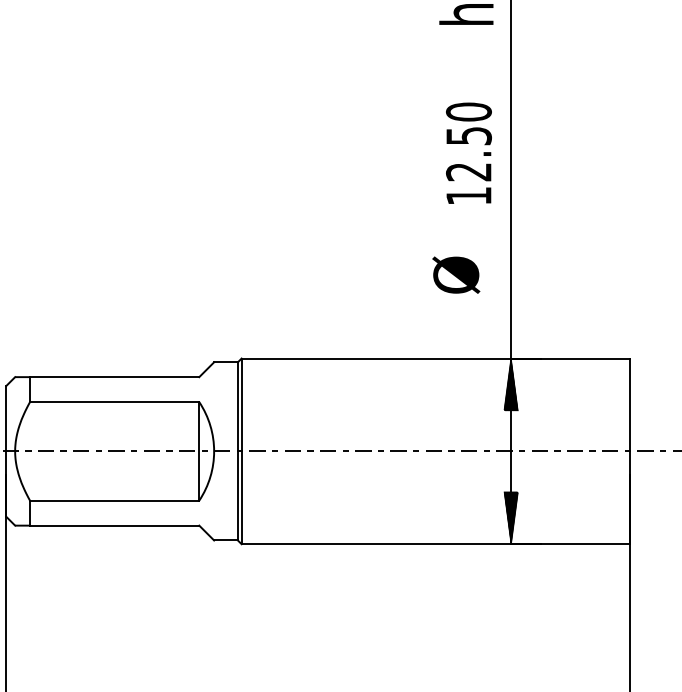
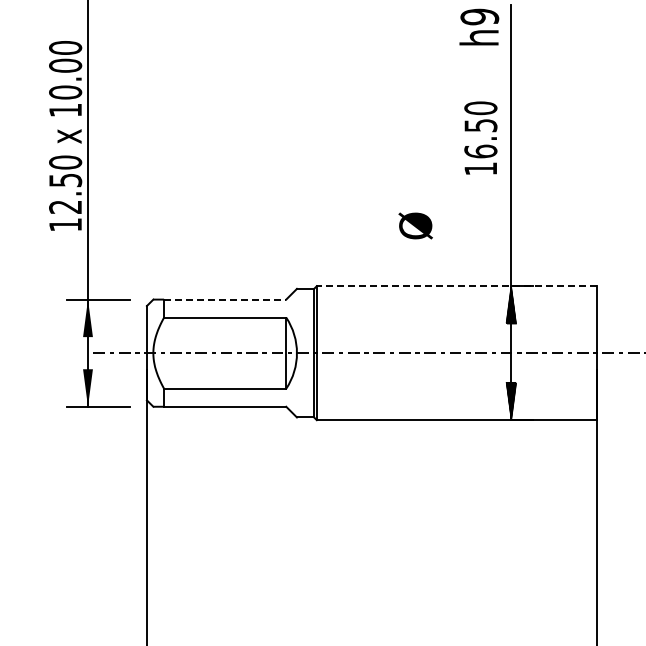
text: (468, 171) -> (480, 151), 12.50 -> 16.50
text: (455, 274) -> (415, 225), moved
line: (435, 358) -> (456, 286), solid -> dashed
line: (115, 377) -> (225, 299), solid -> dashed

